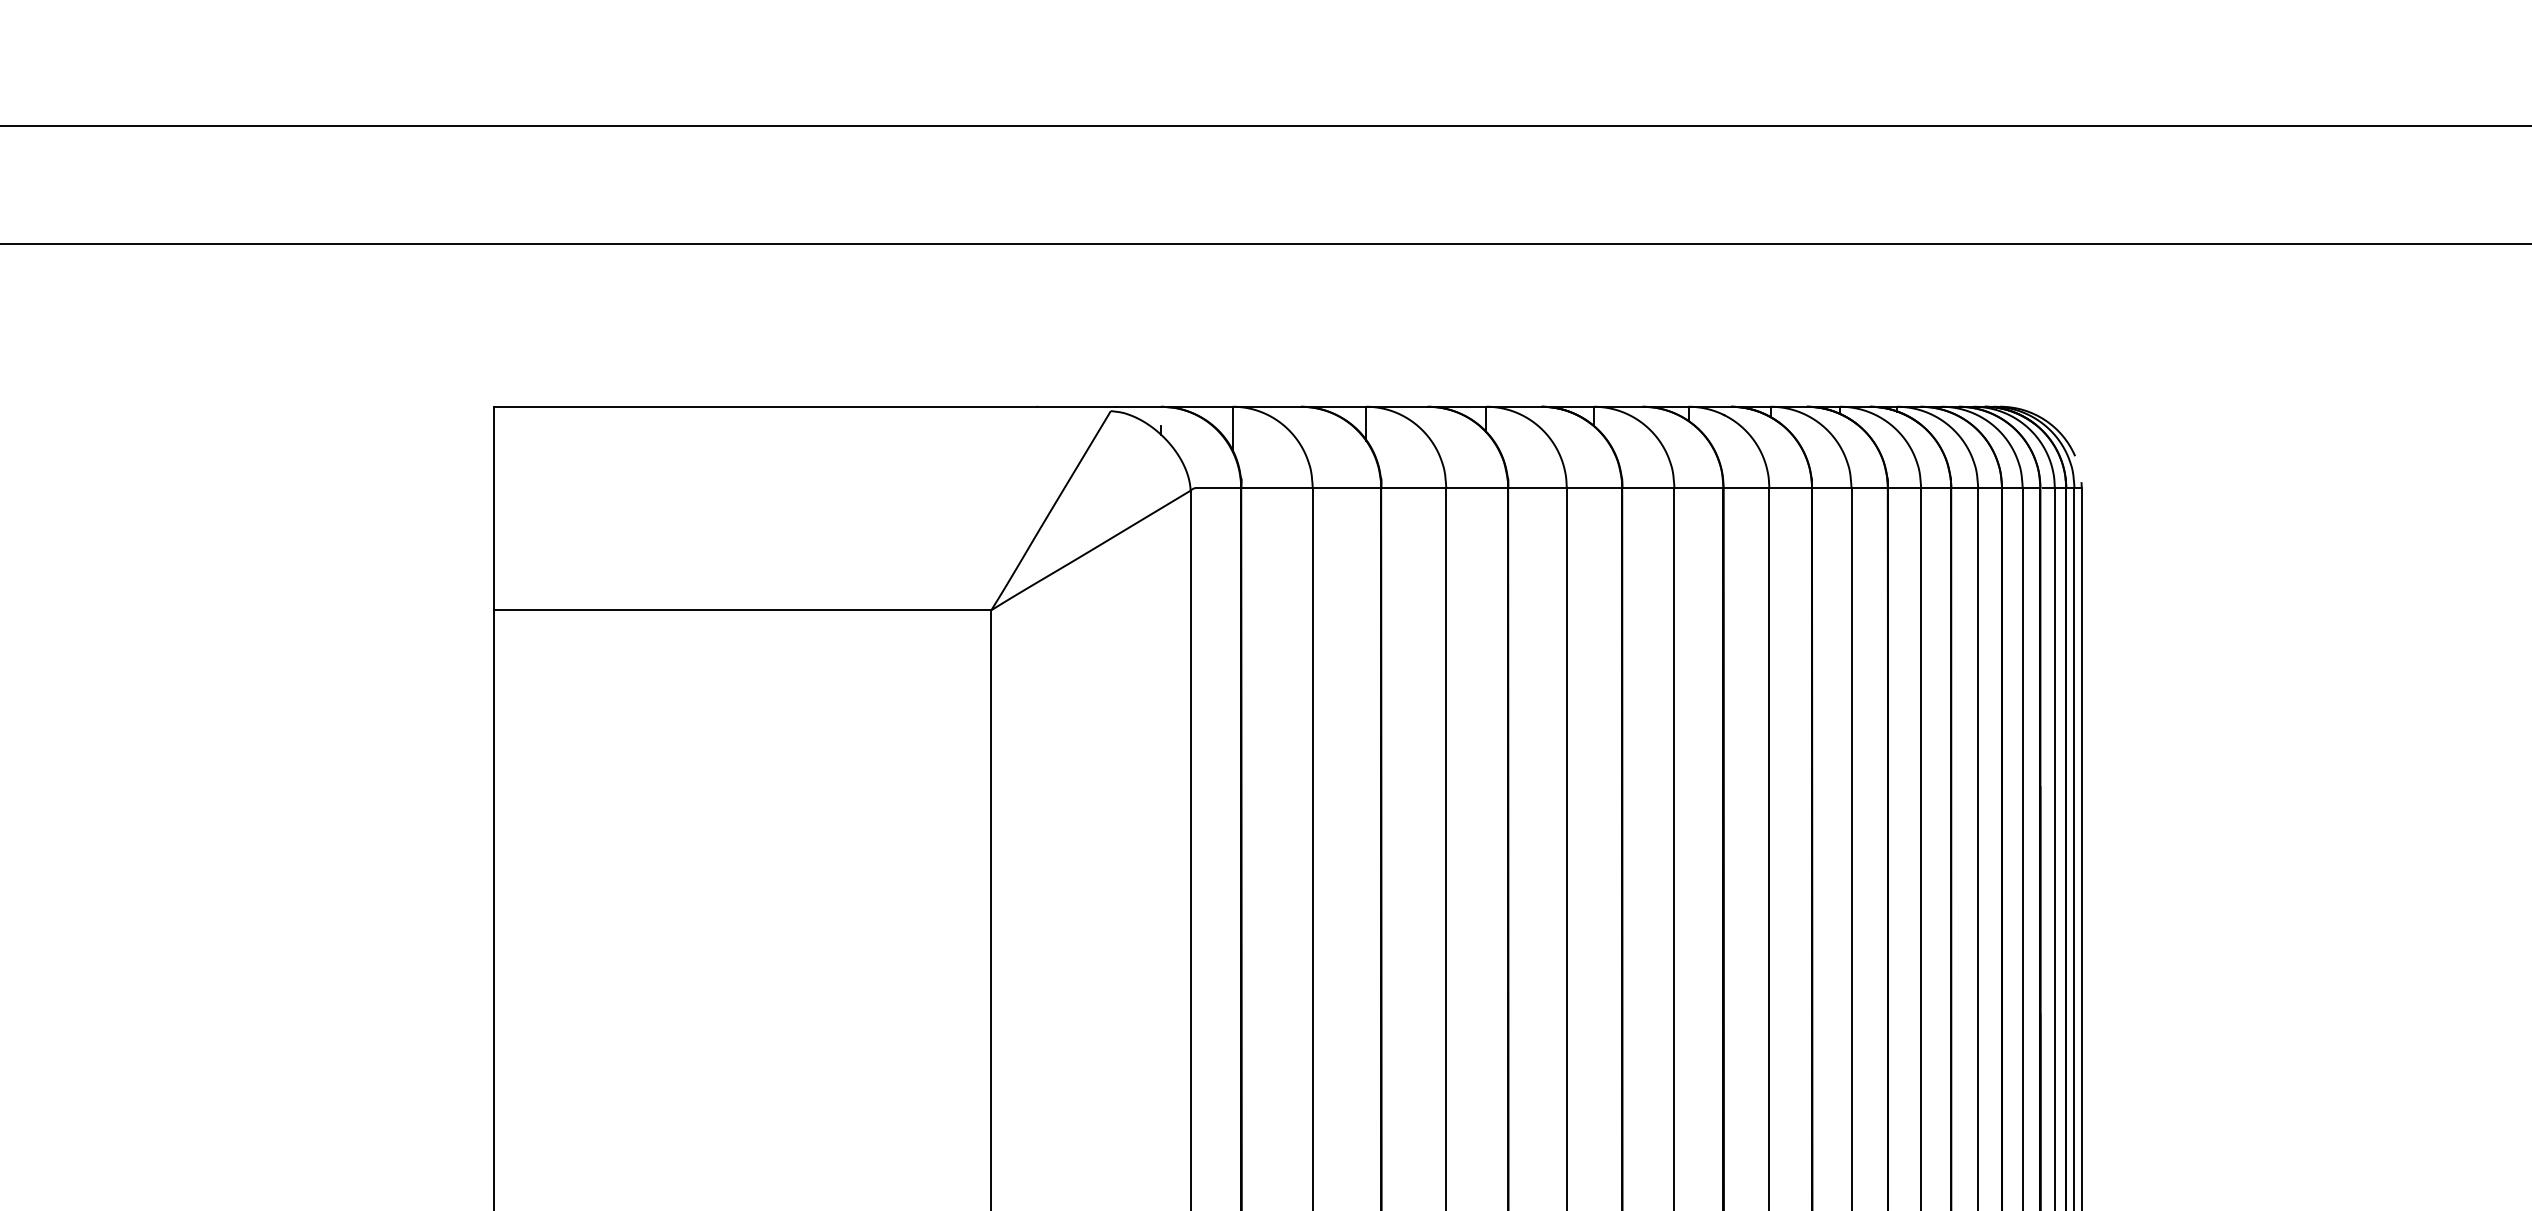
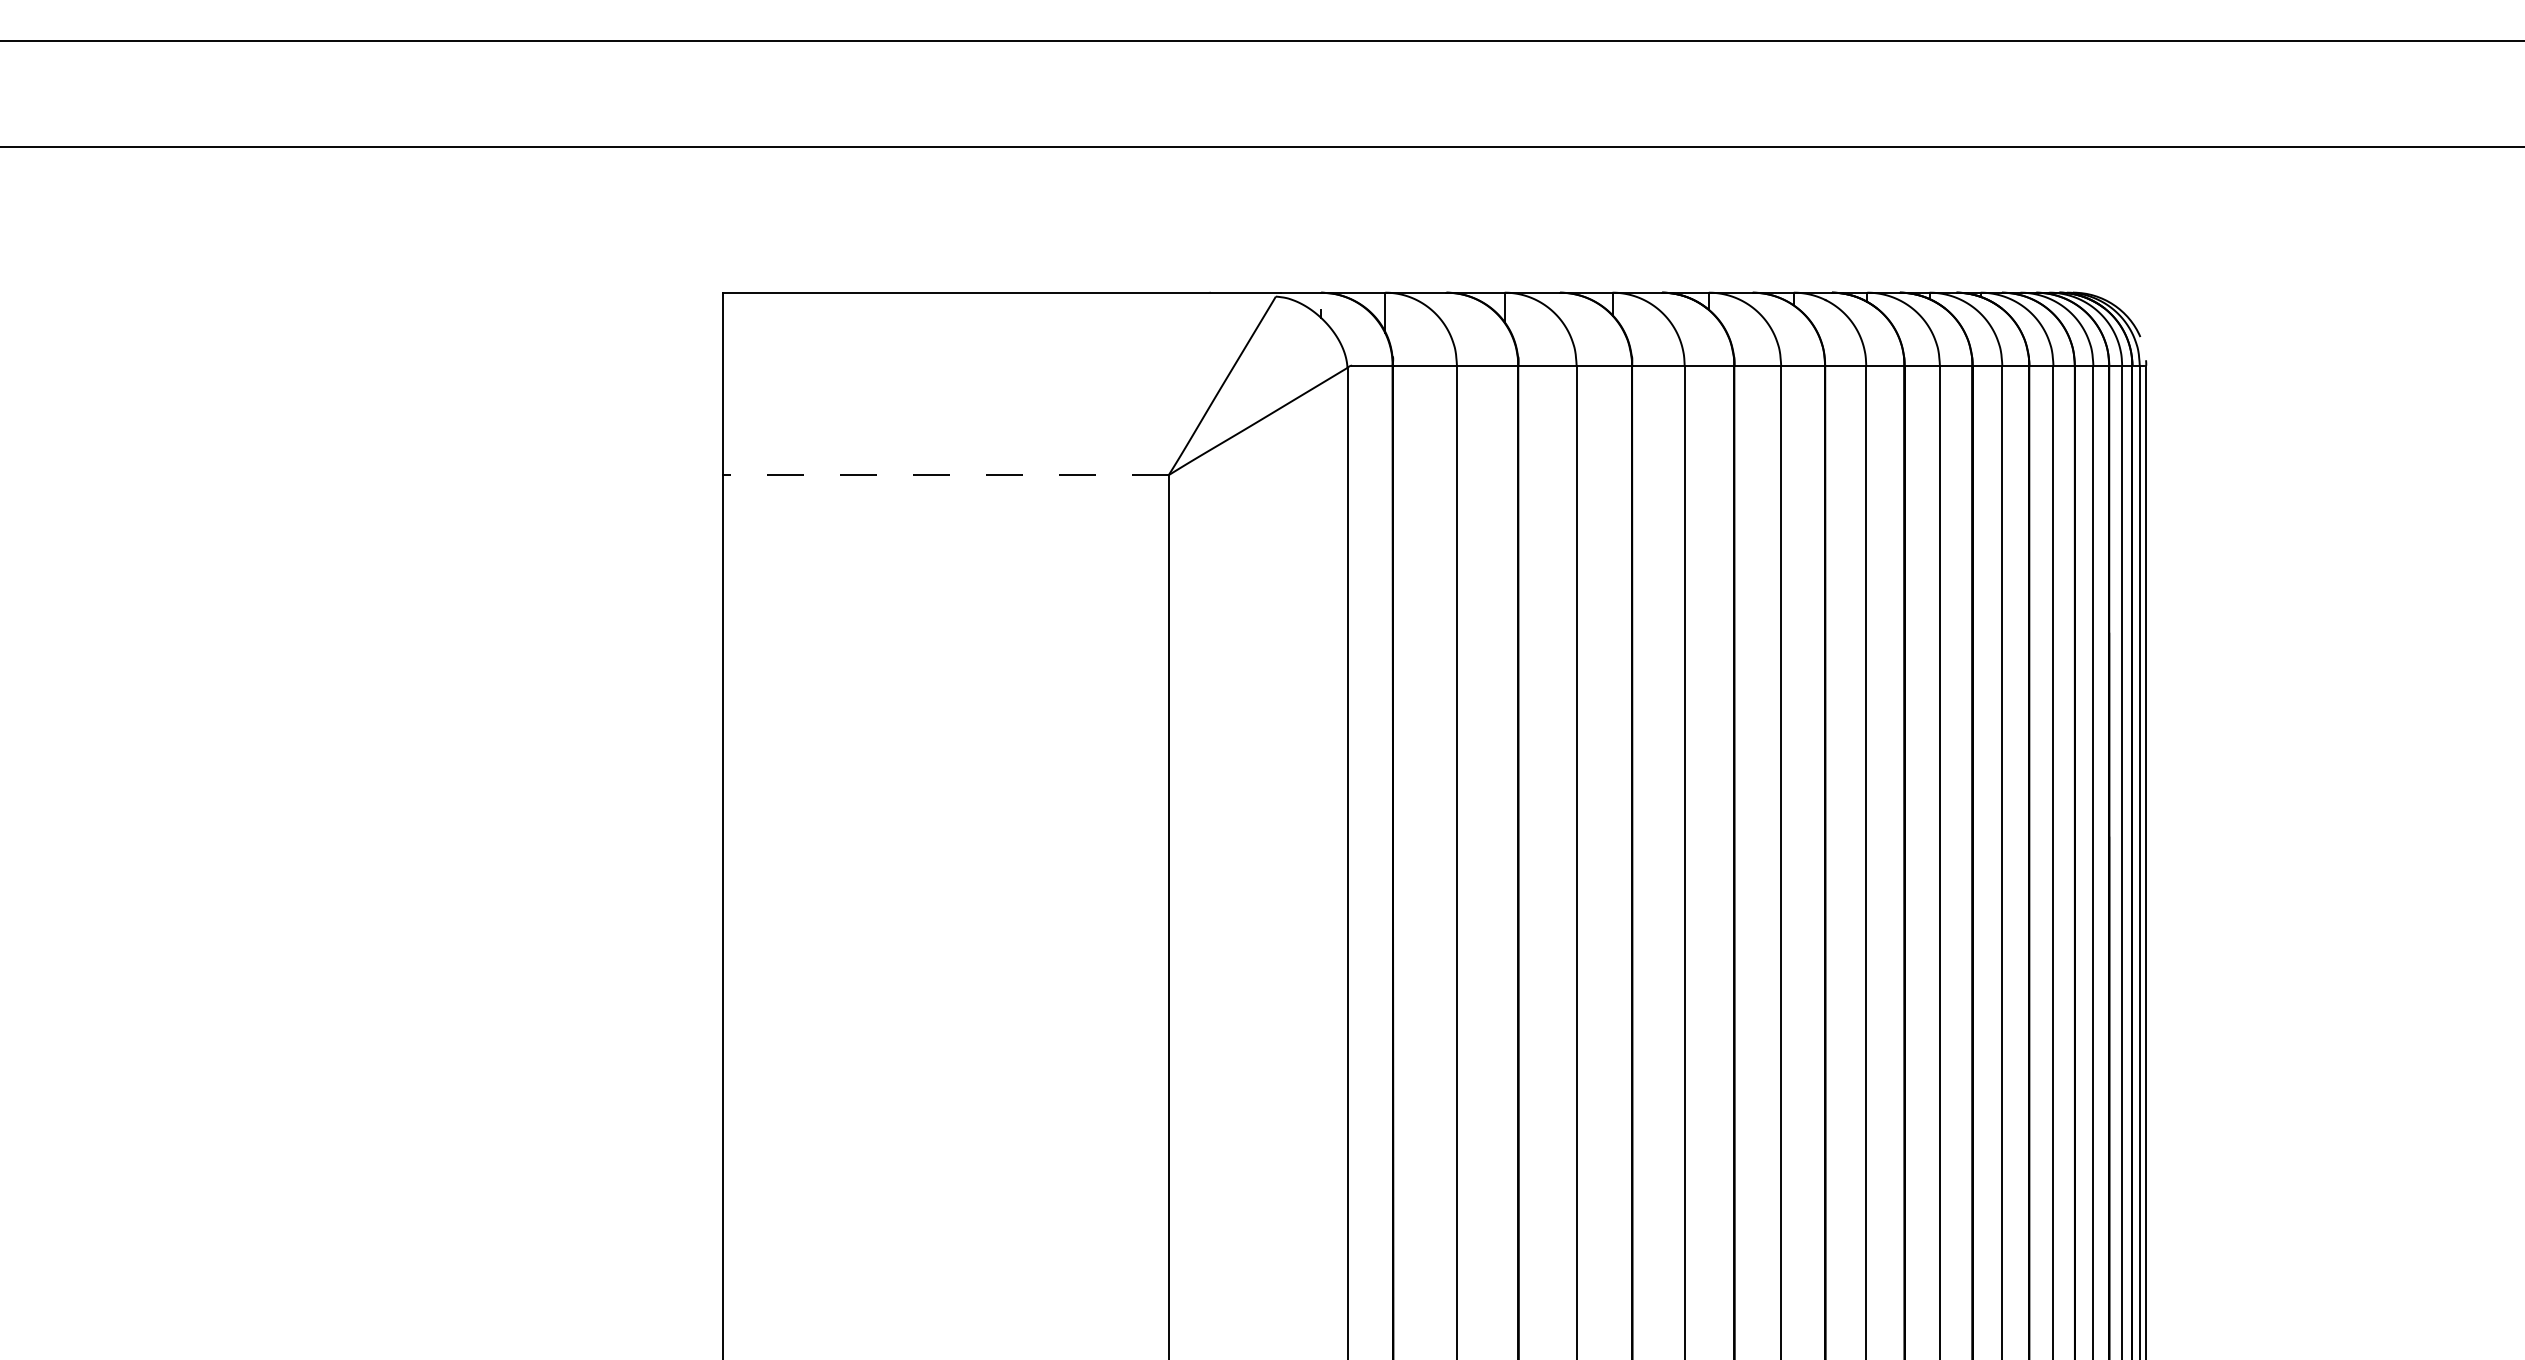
line: (743, 610) -> (946, 475), solid -> dashed

